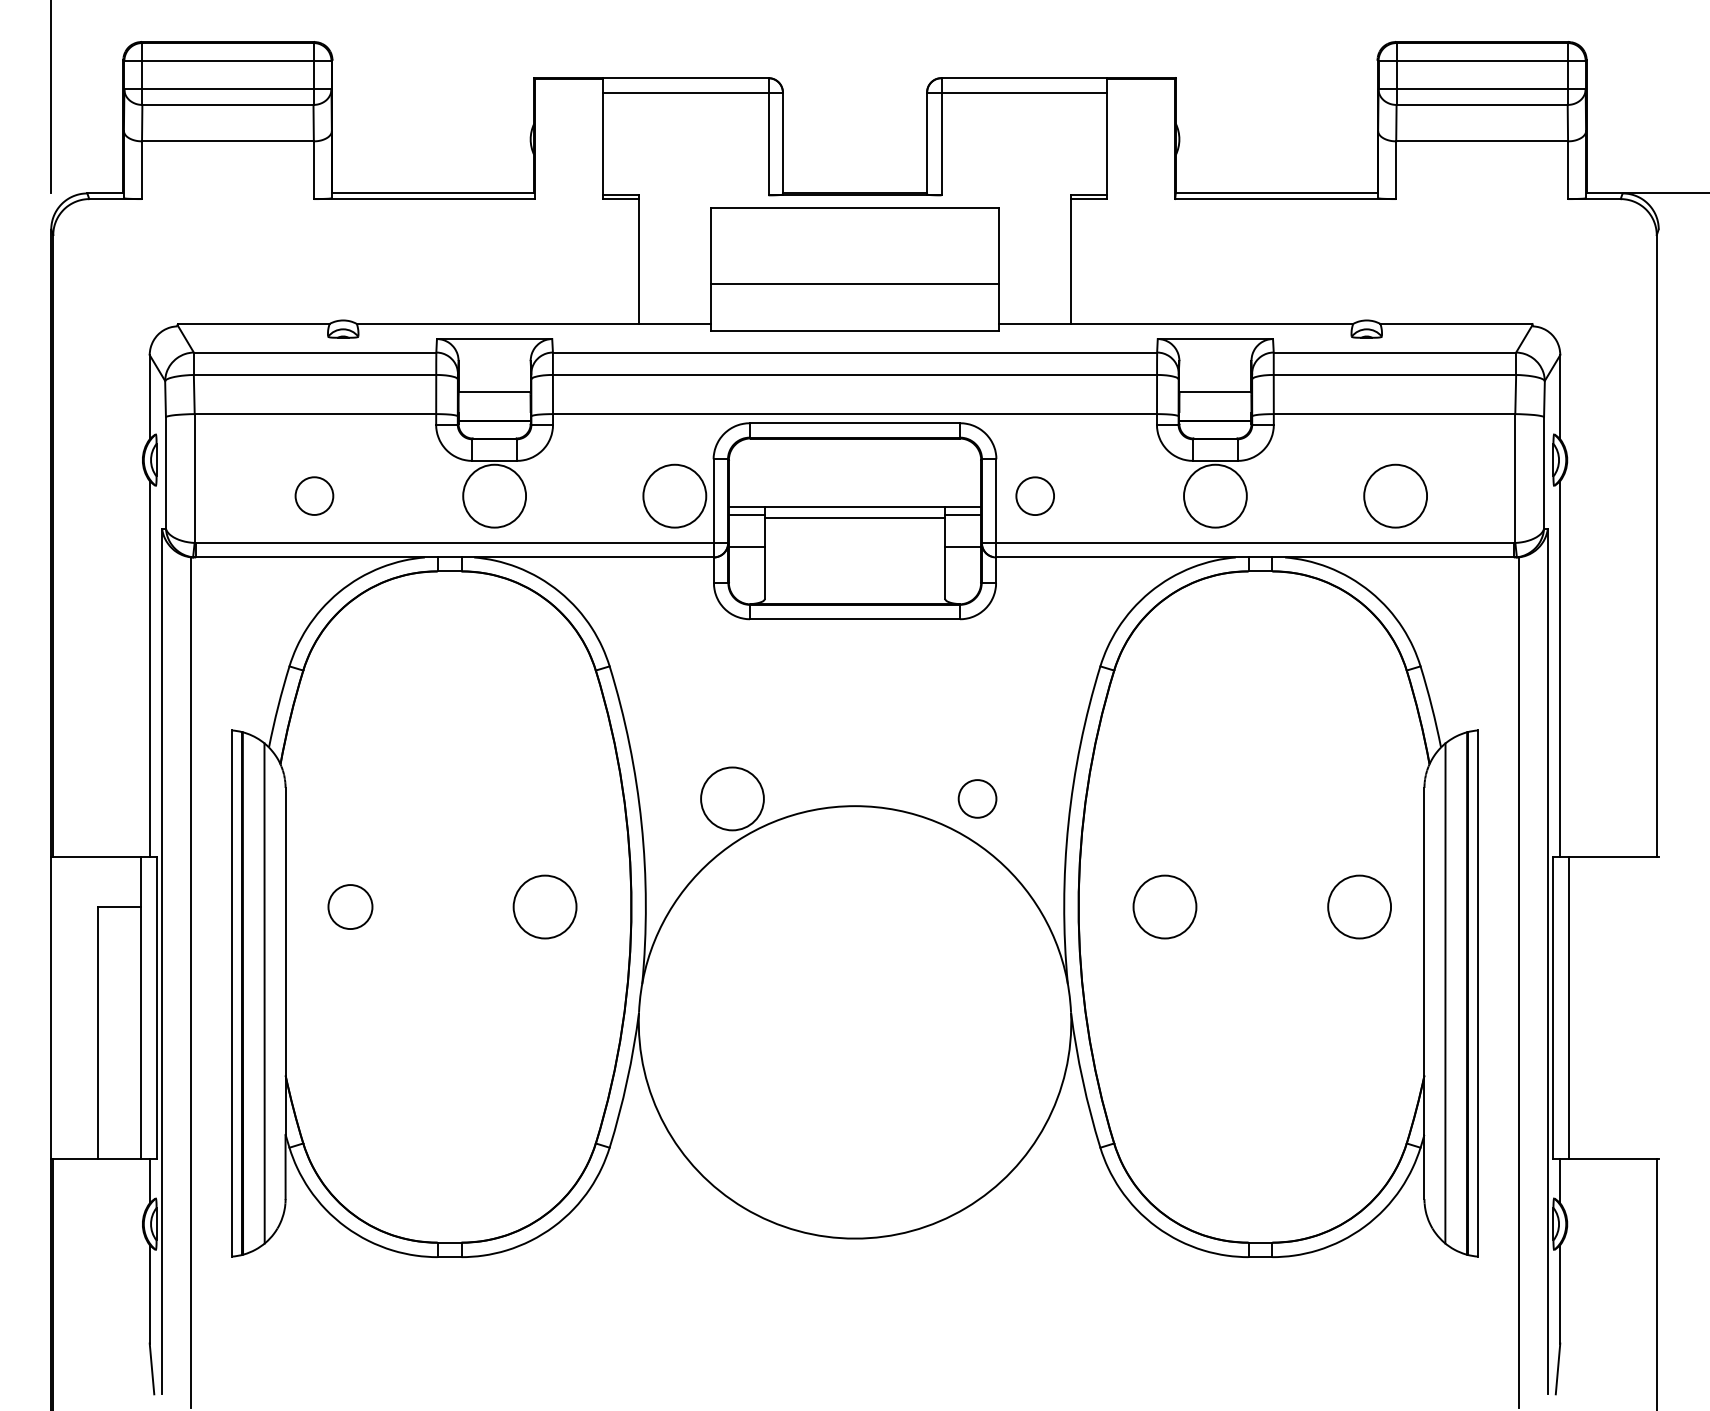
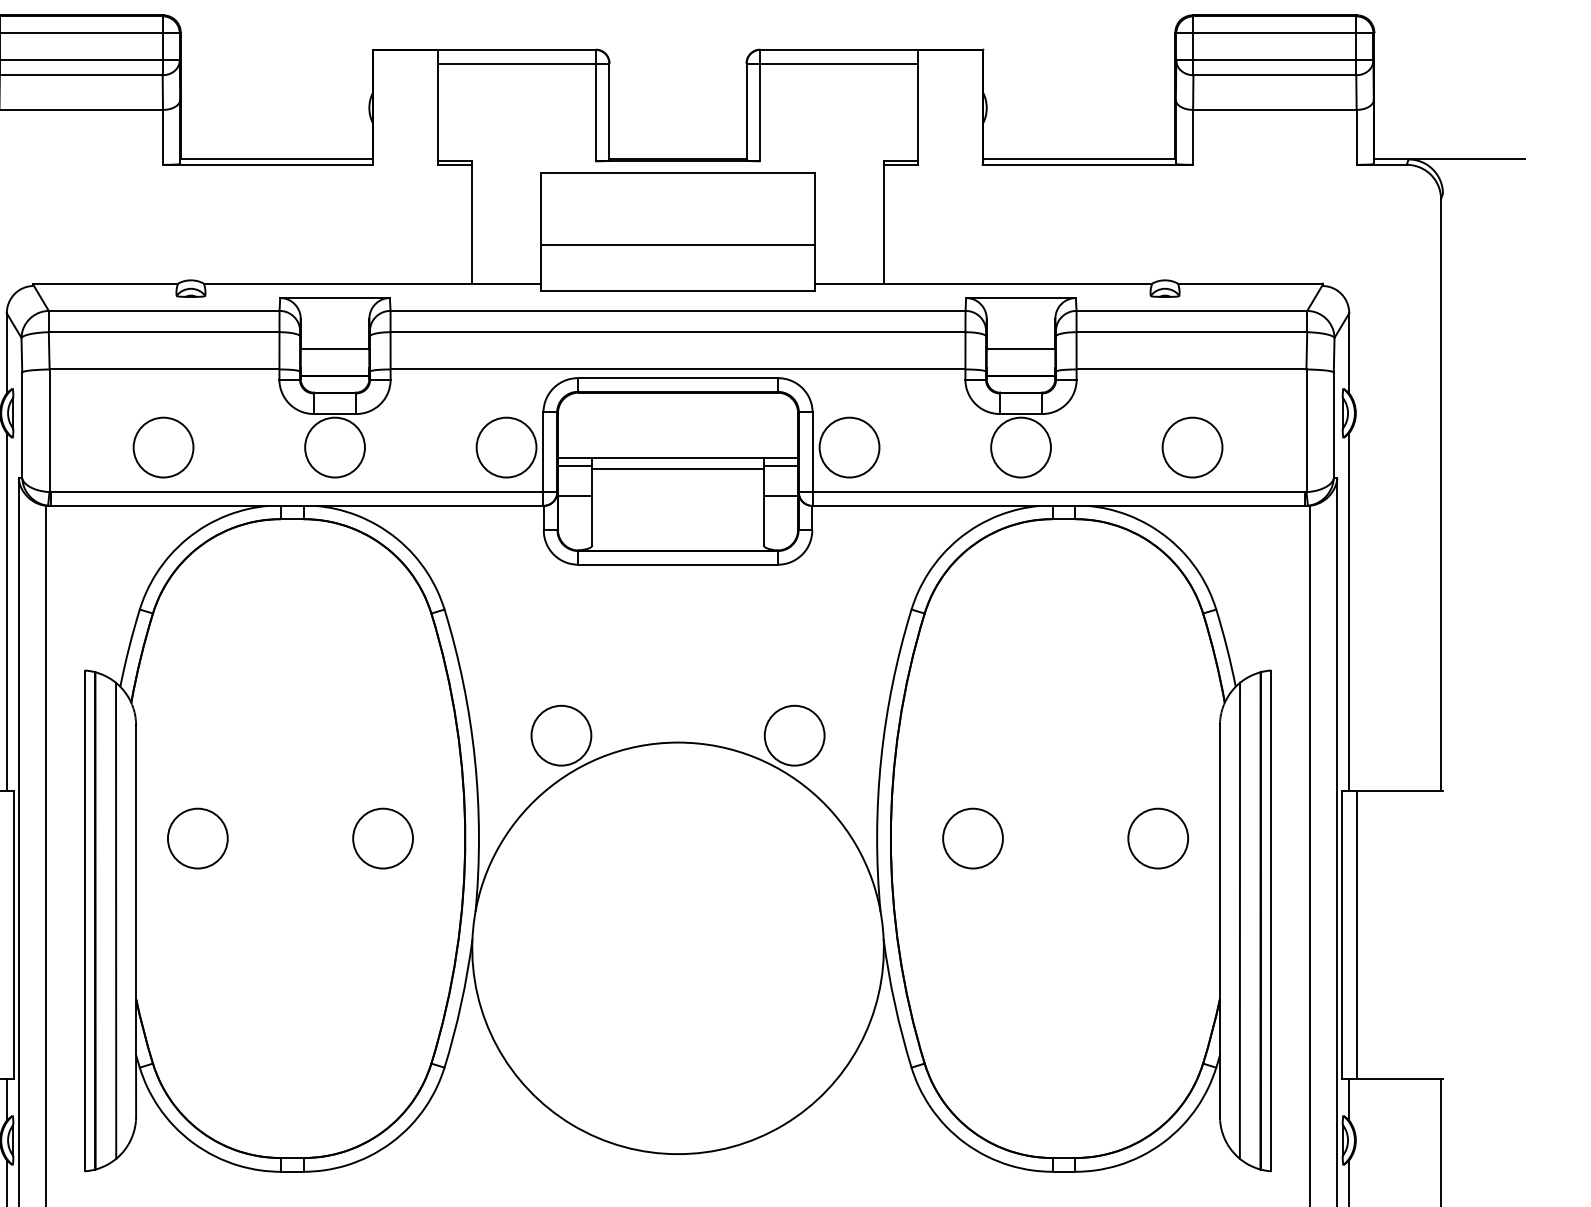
circle: (314, 495) -> (163, 446), size x1.67
circle: (1034, 495) -> (848, 446), size x1.67
circle: (977, 798) -> (794, 735), size x1.67
circle: (350, 906) -> (197, 838), size x1.43

